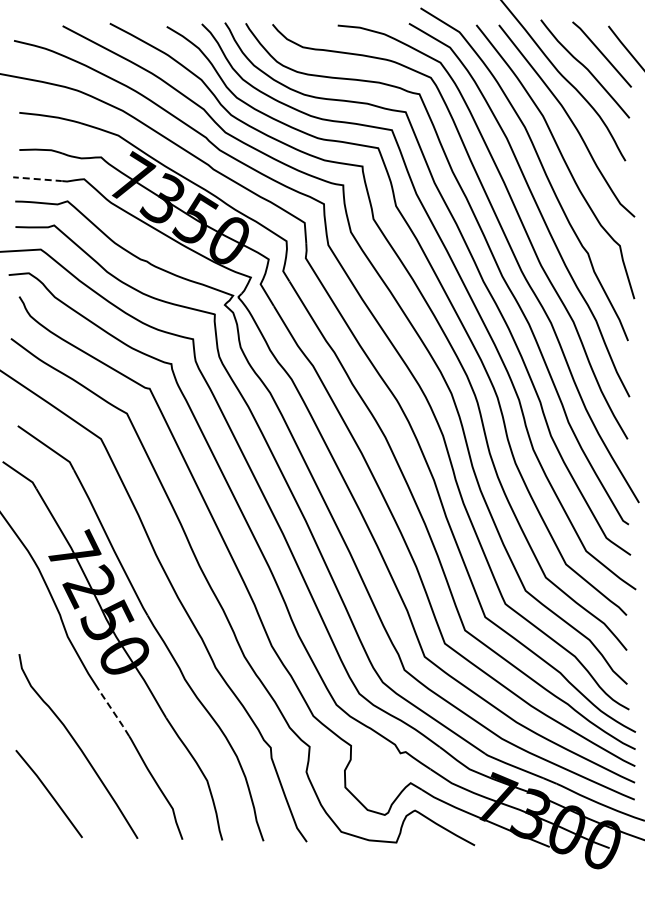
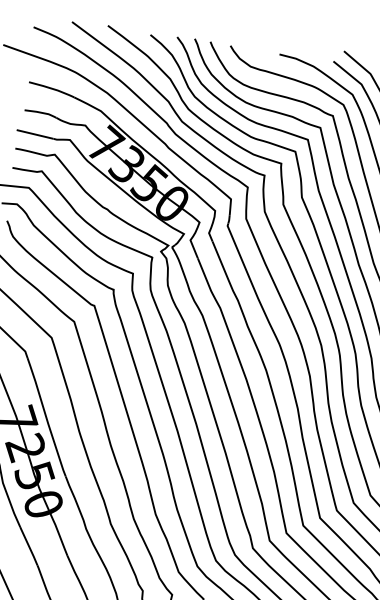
line: (37, 179) -> (34, 134), dashed -> solid
line: (113, 712) -> (28, 545), dashed -> solid

